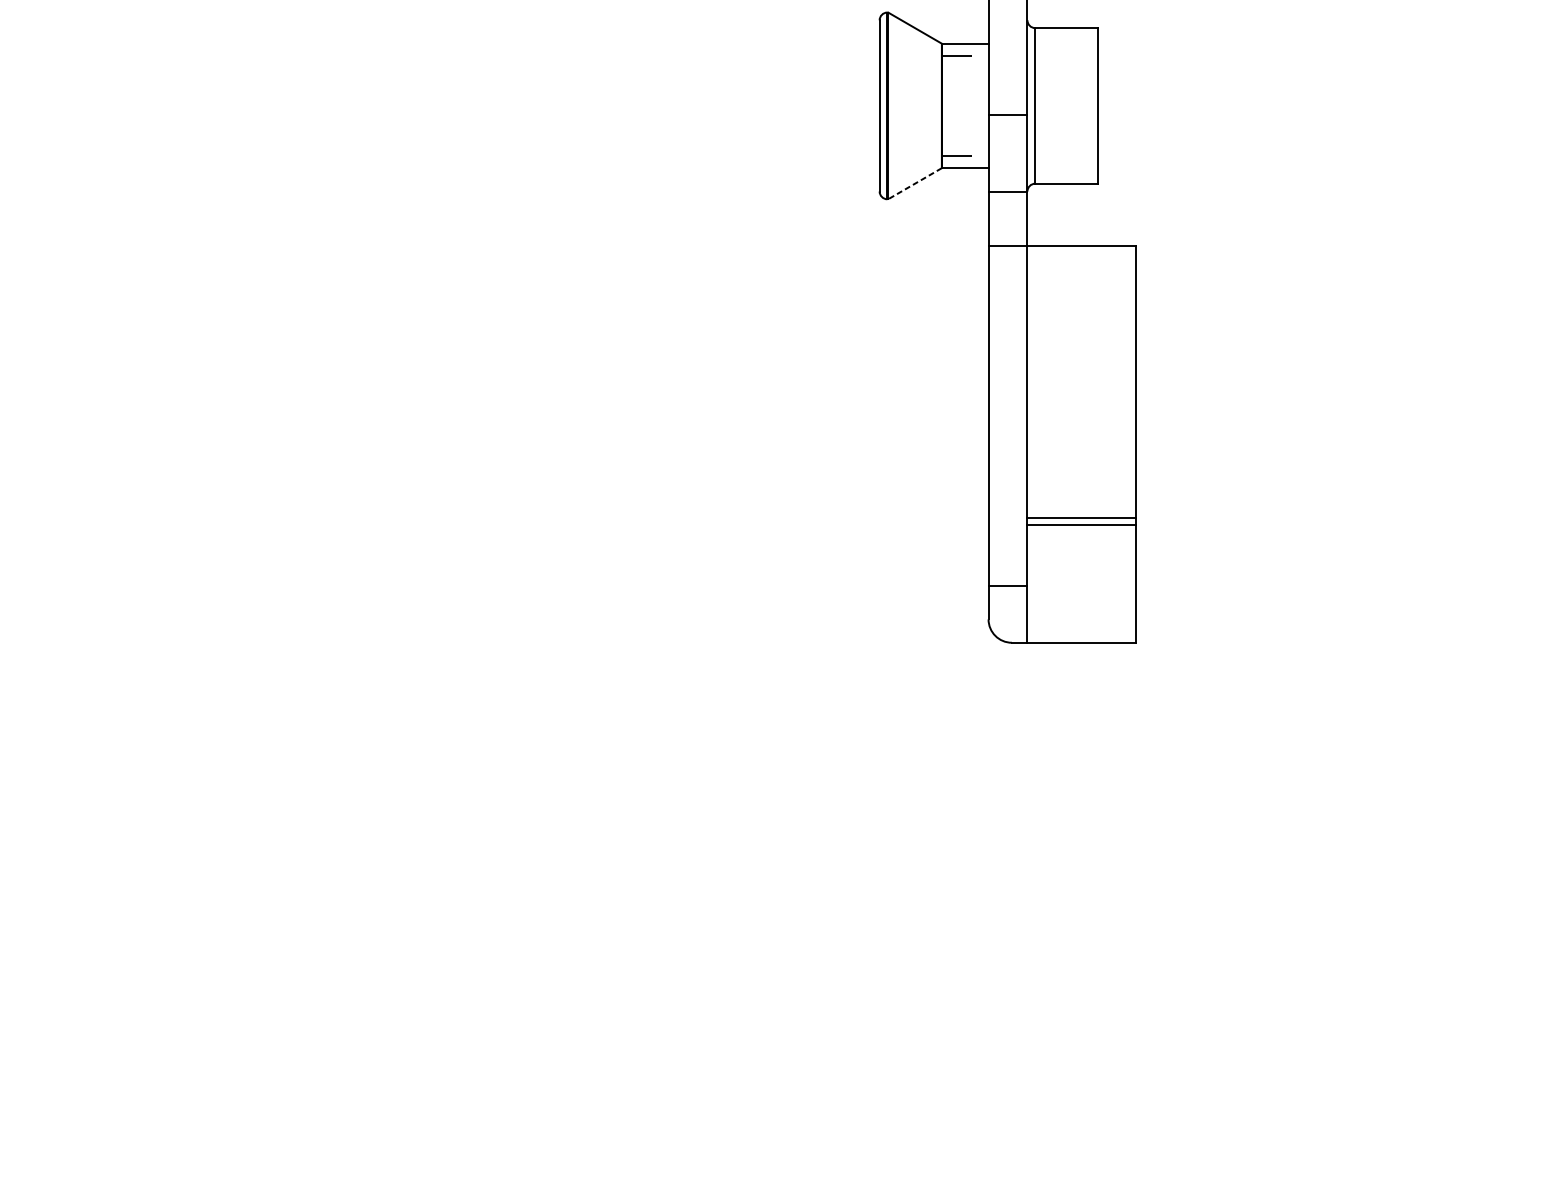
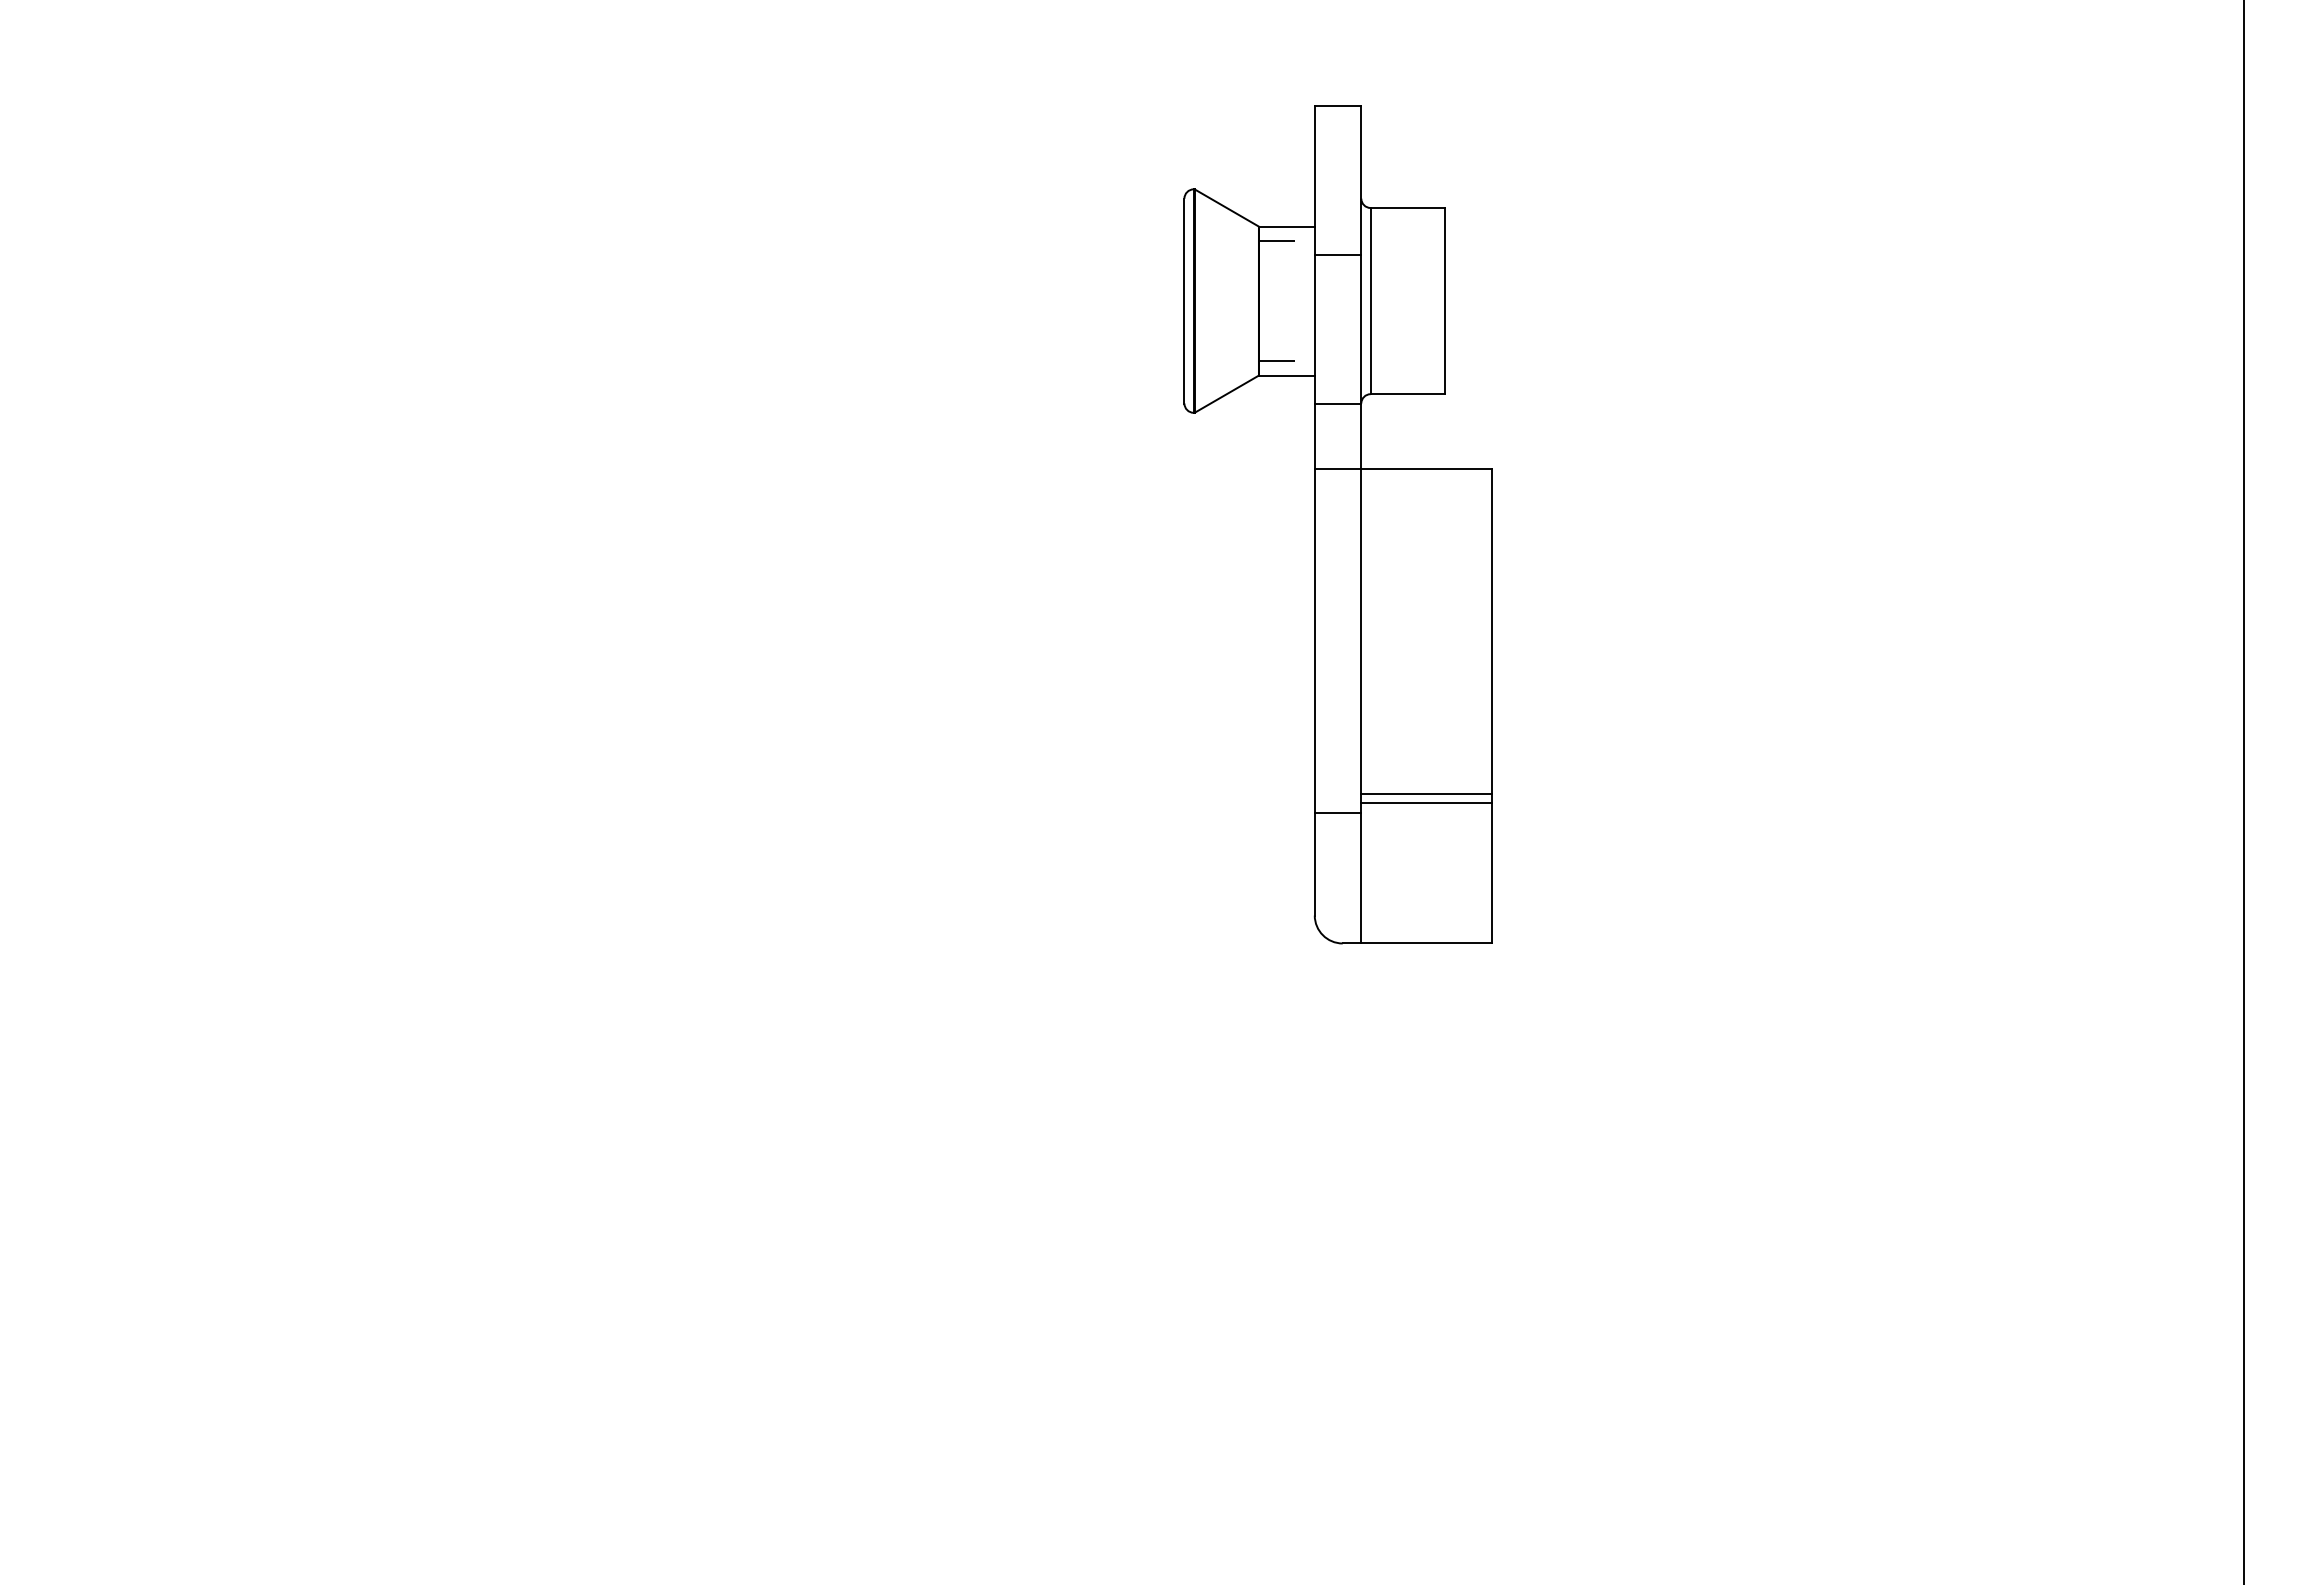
line: (1007, 114) -> (1337, 254), moved
line: (914, 183) -> (1226, 394), dashed -> solid
line: (1007, 585) -> (1337, 813), moved

